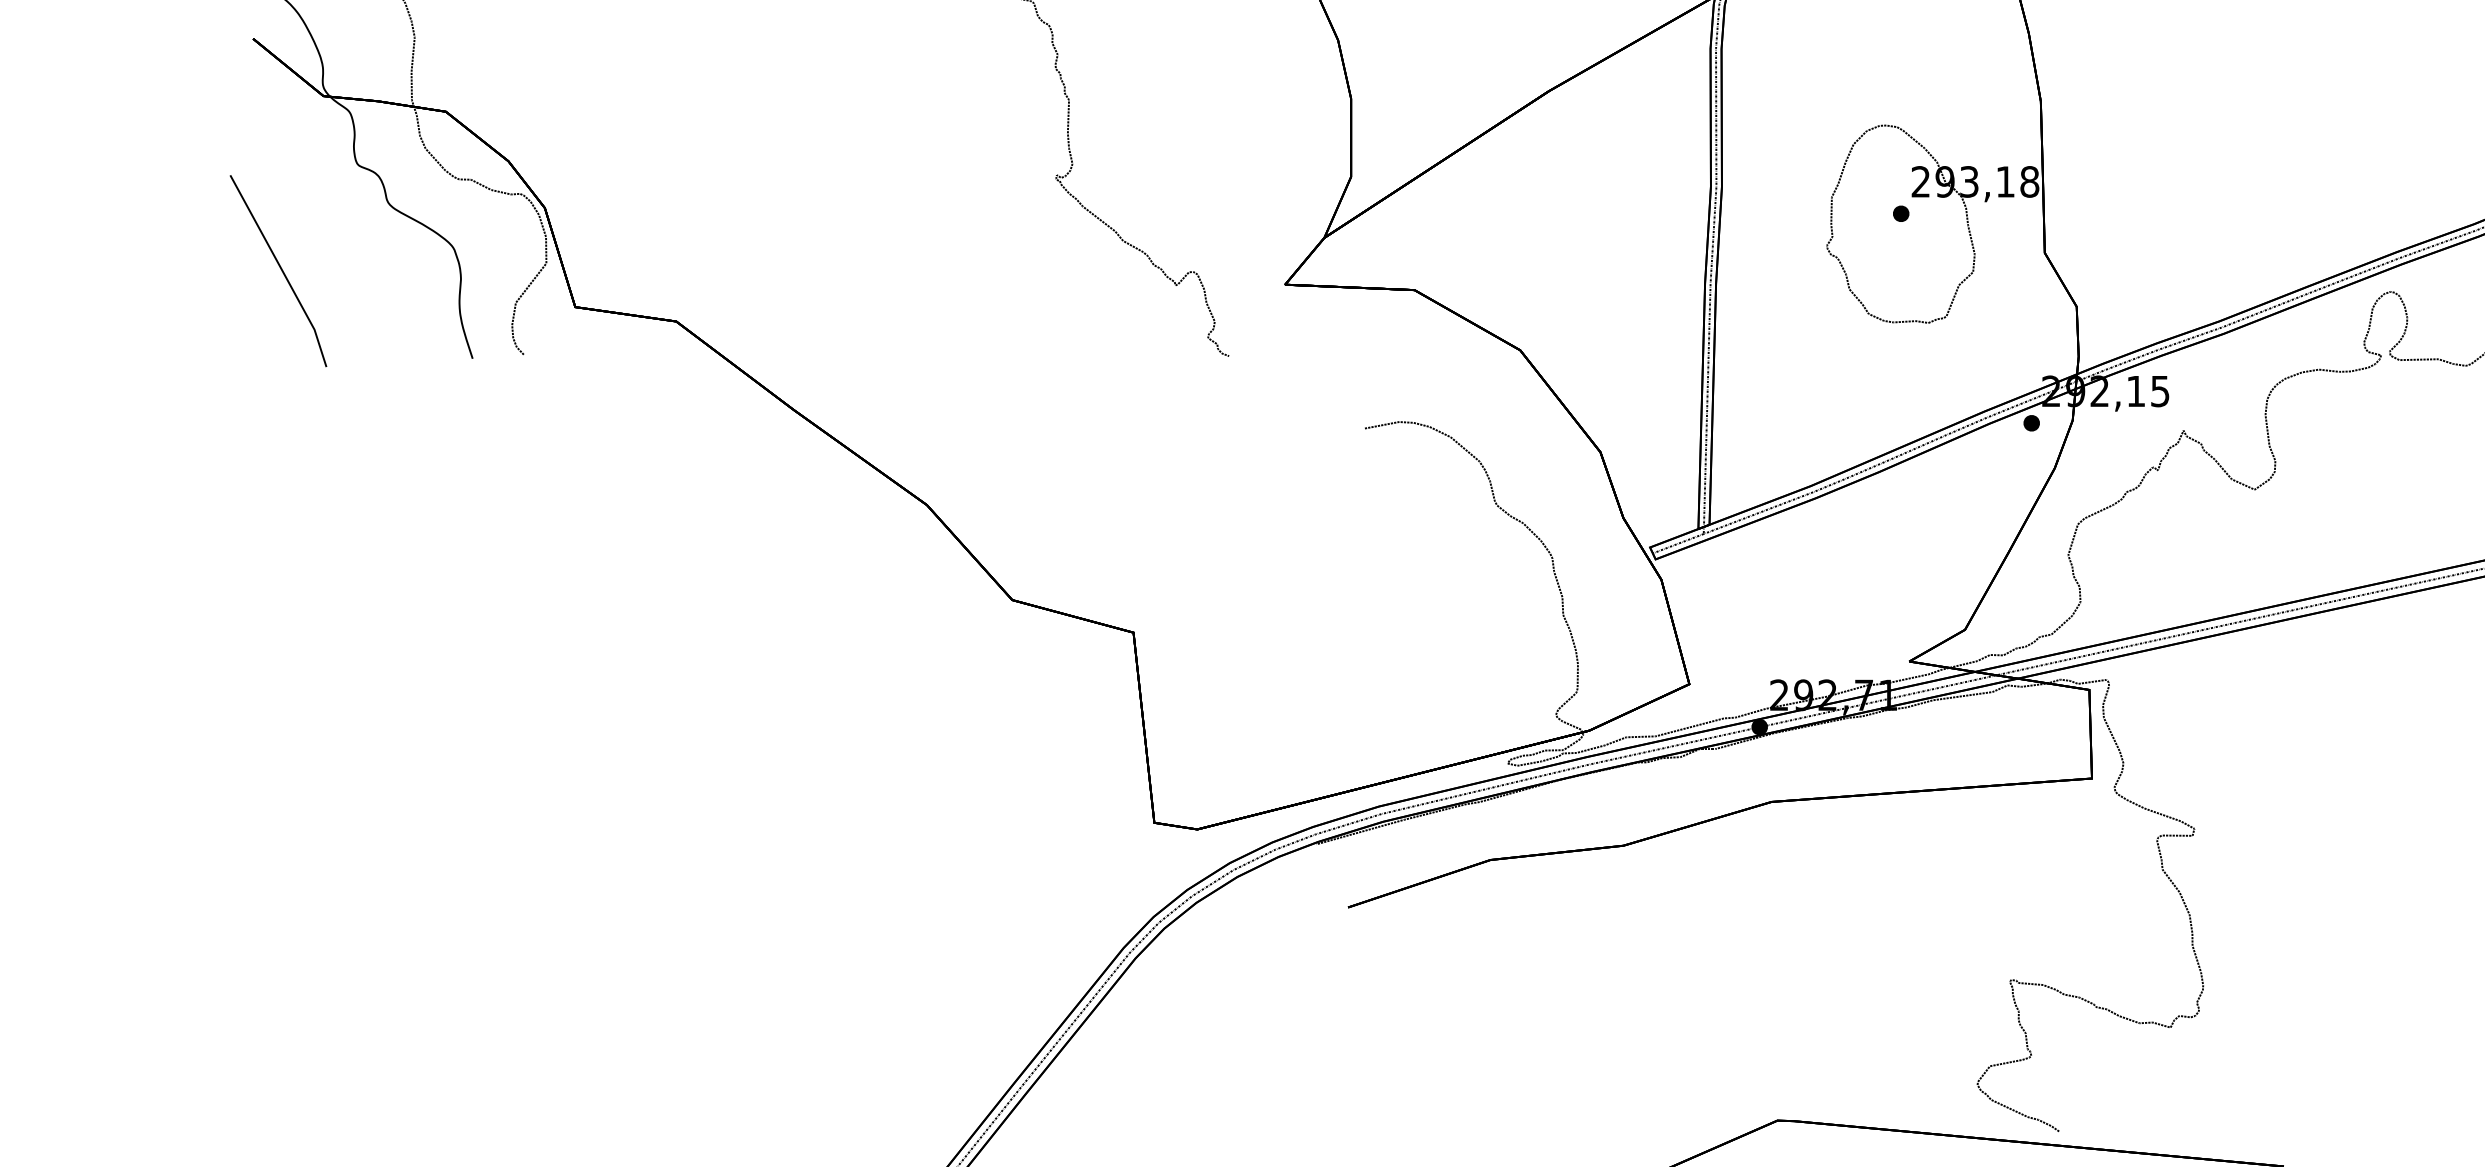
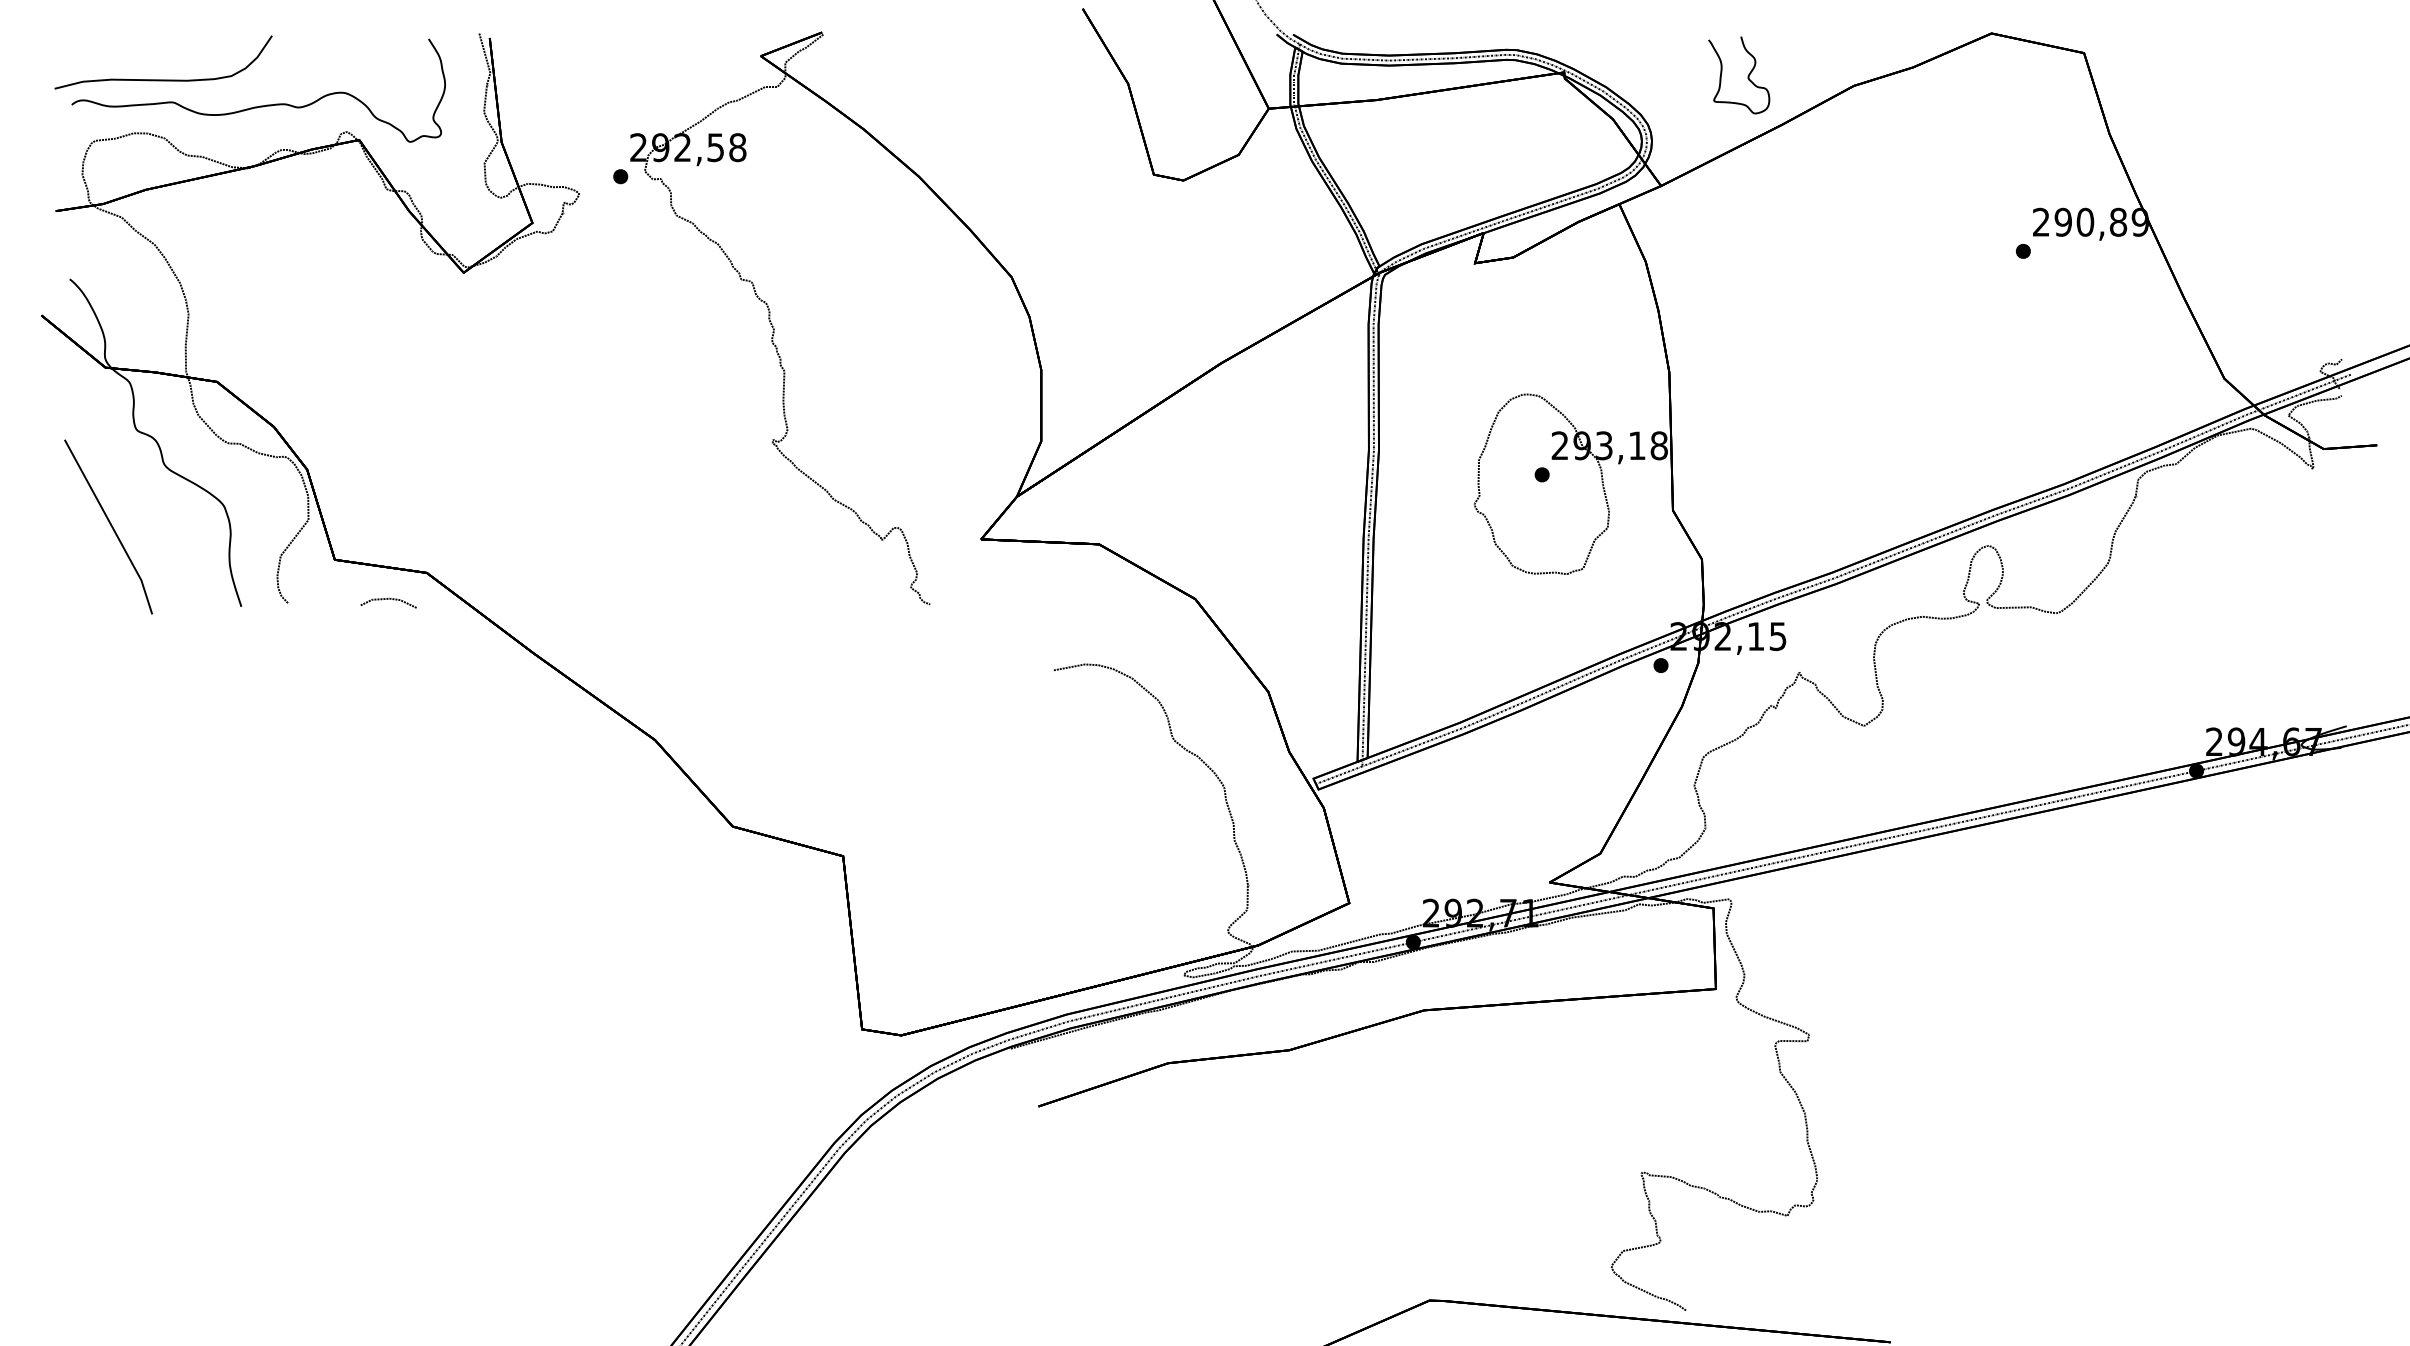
line: (279, 268) -> (109, 524), moved
line: (634, 350) -> (388, 599), added

